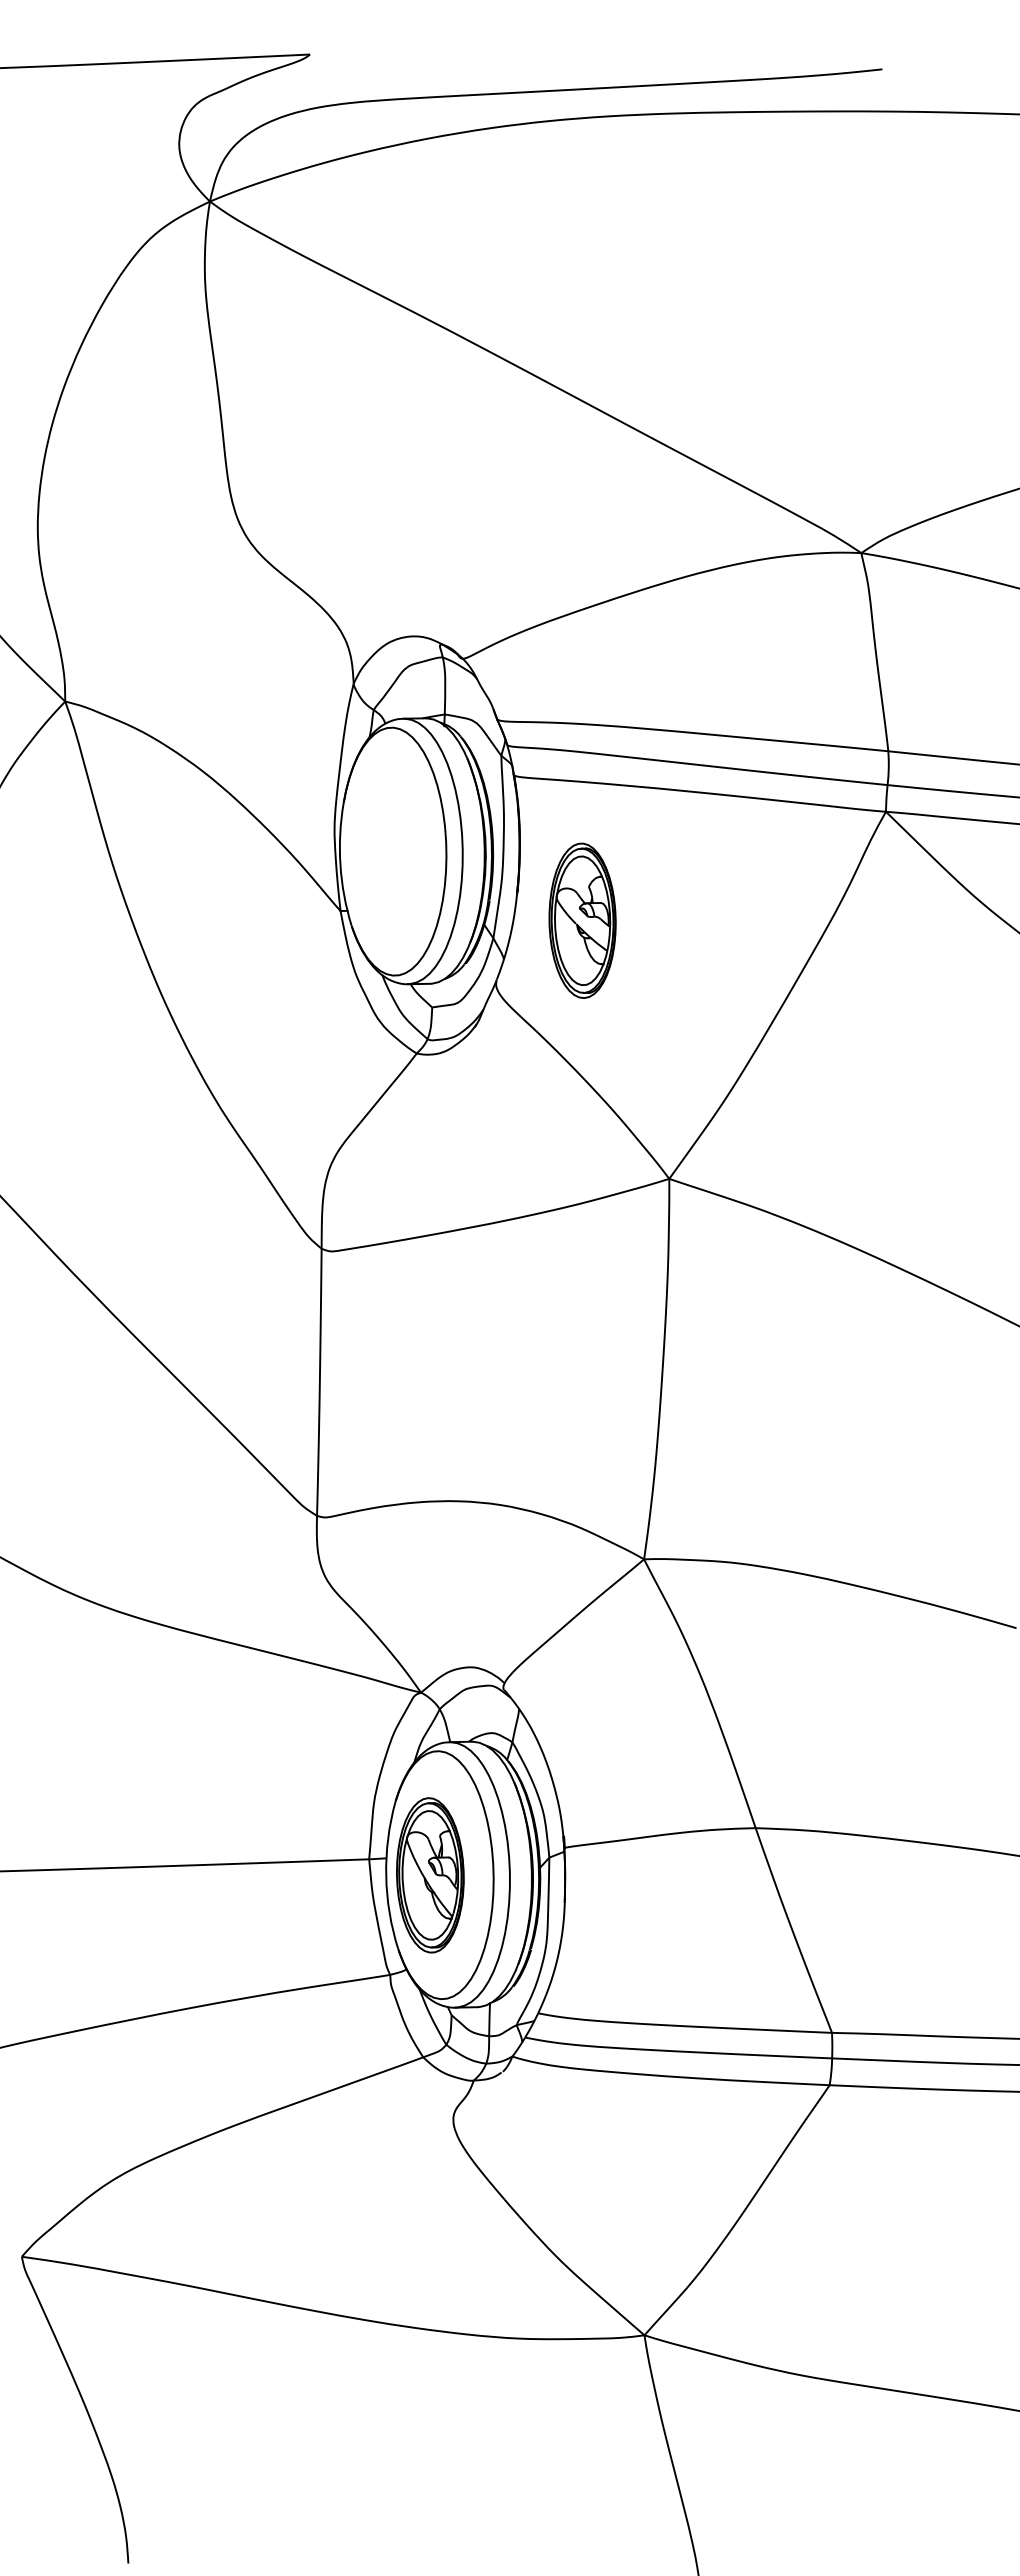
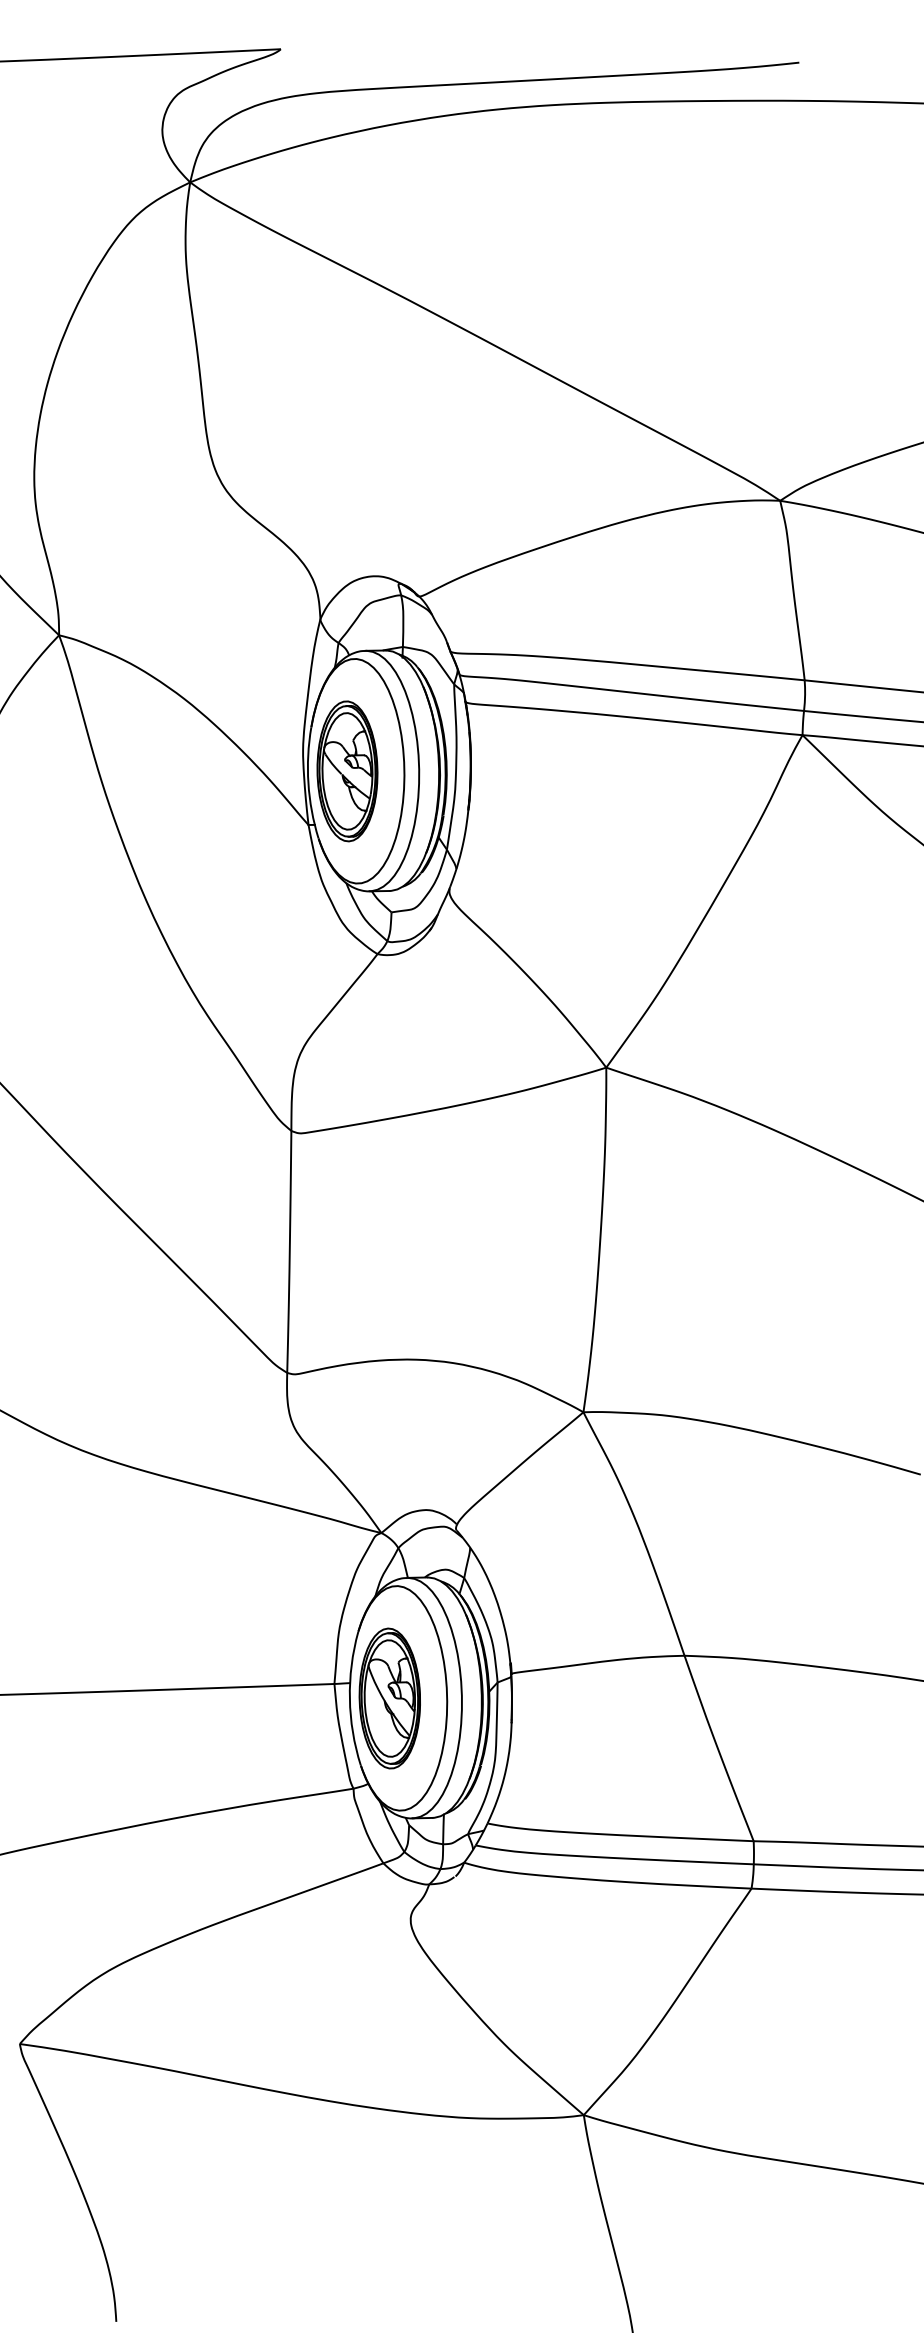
part: (582, 920) -> (347, 771), moved

